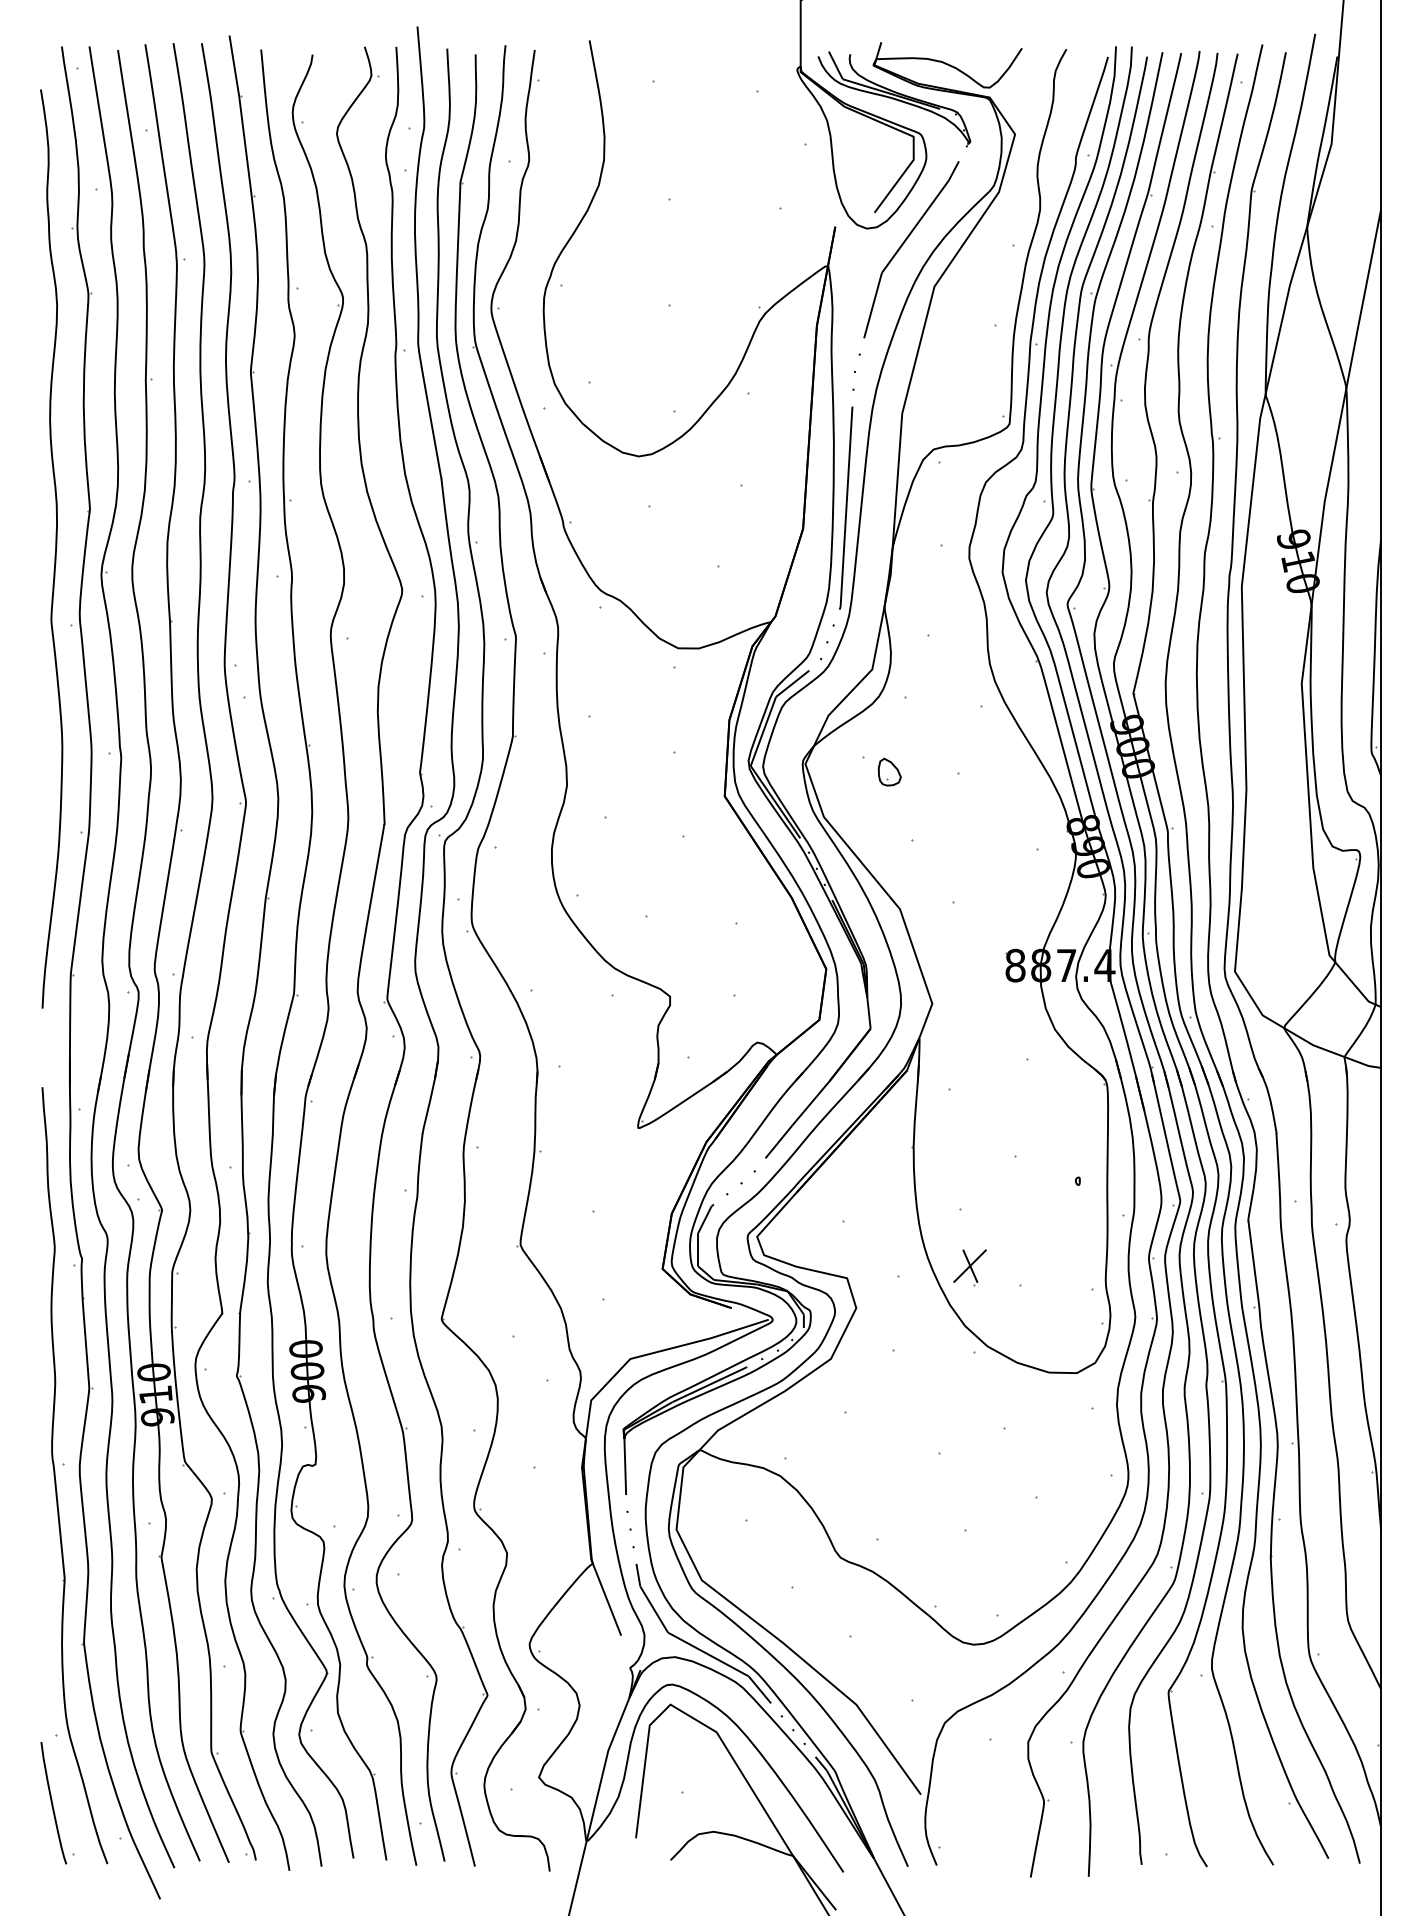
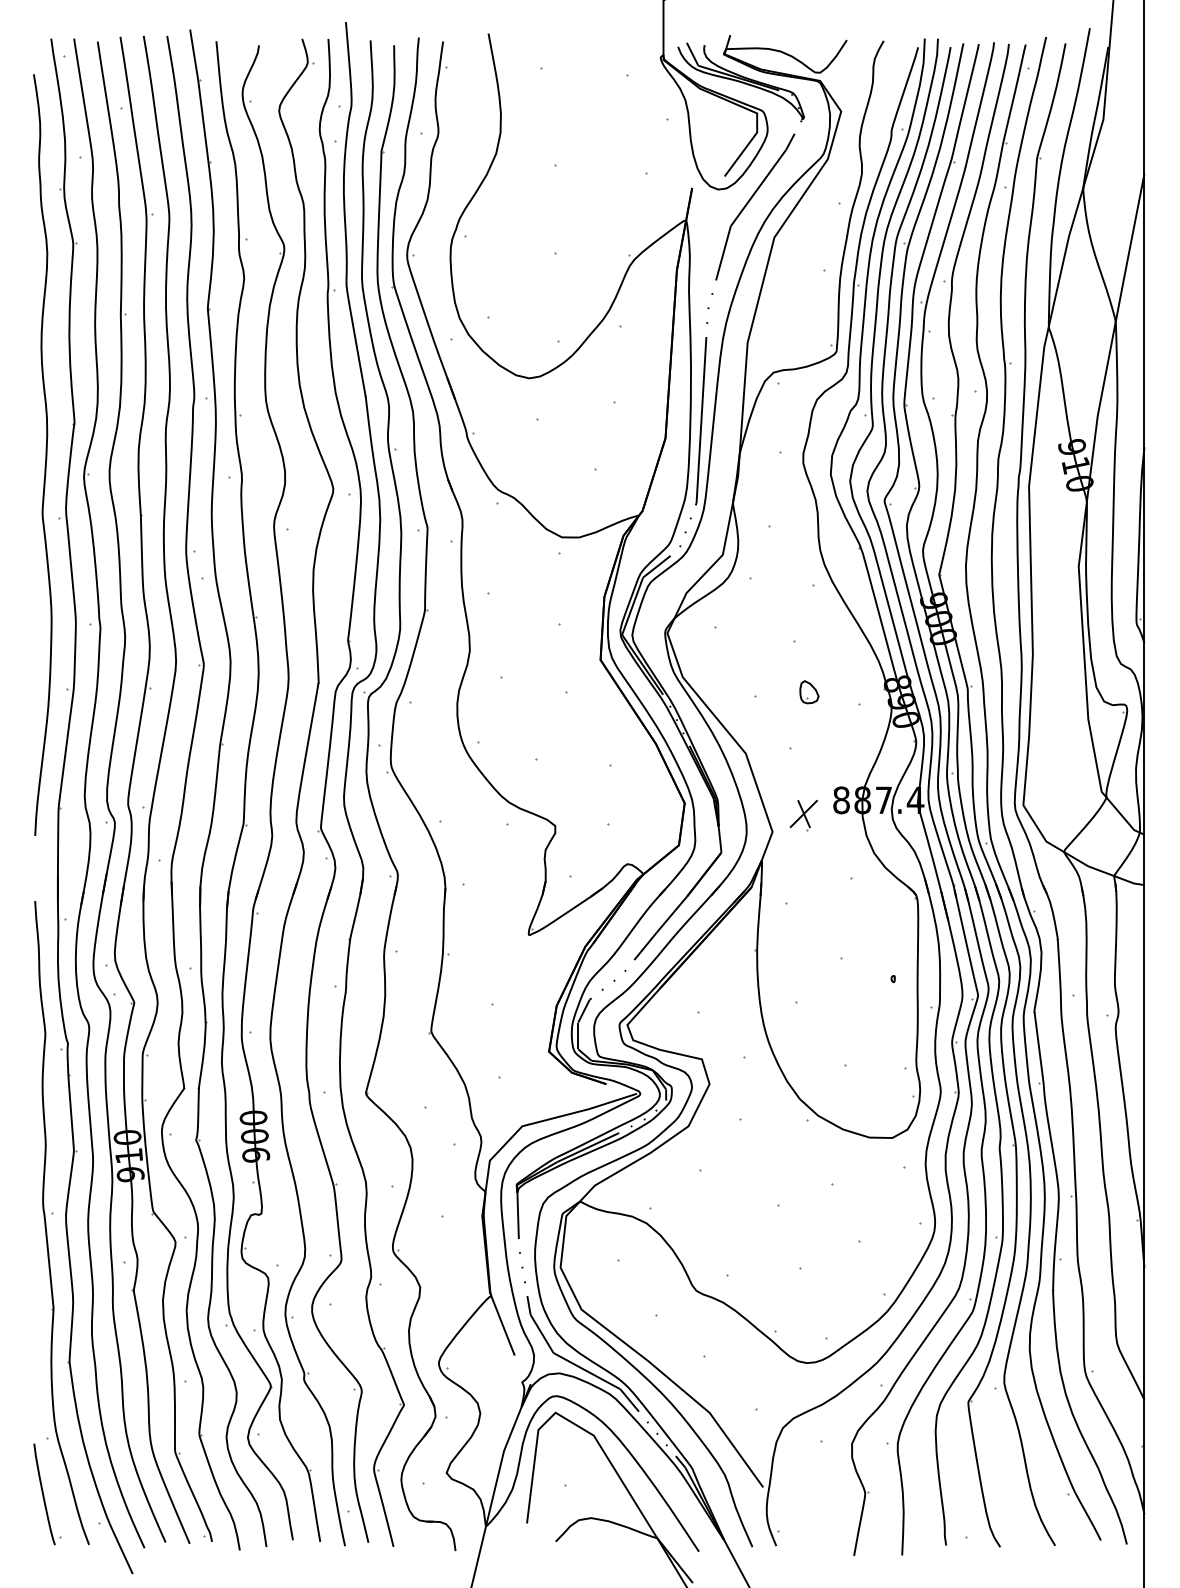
part: (889, 771) -> (809, 691), moved
part: (969, 1267) -> (803, 815), moved

